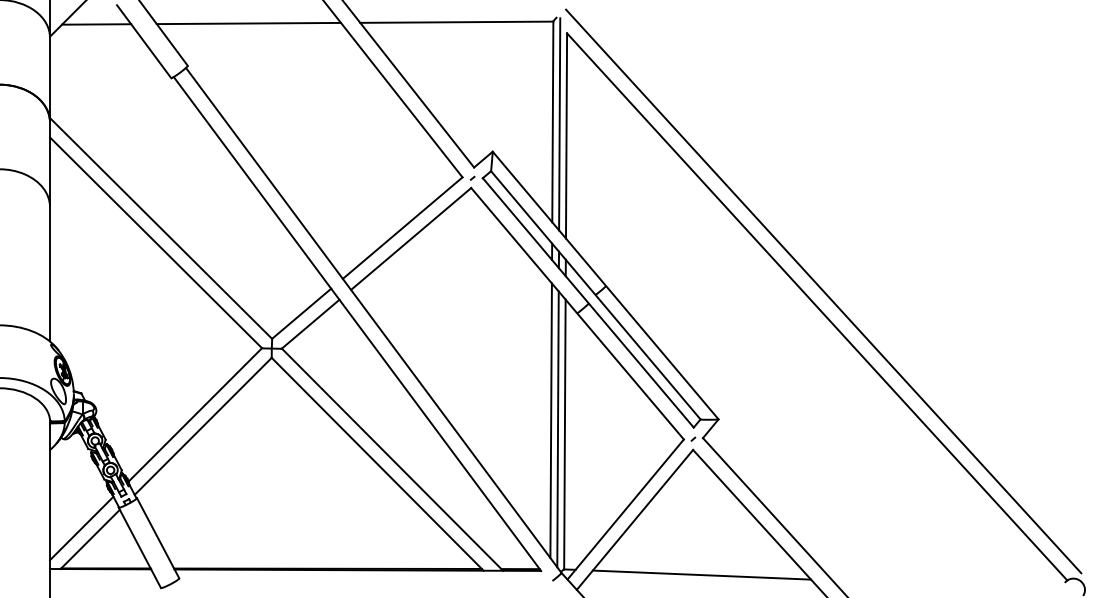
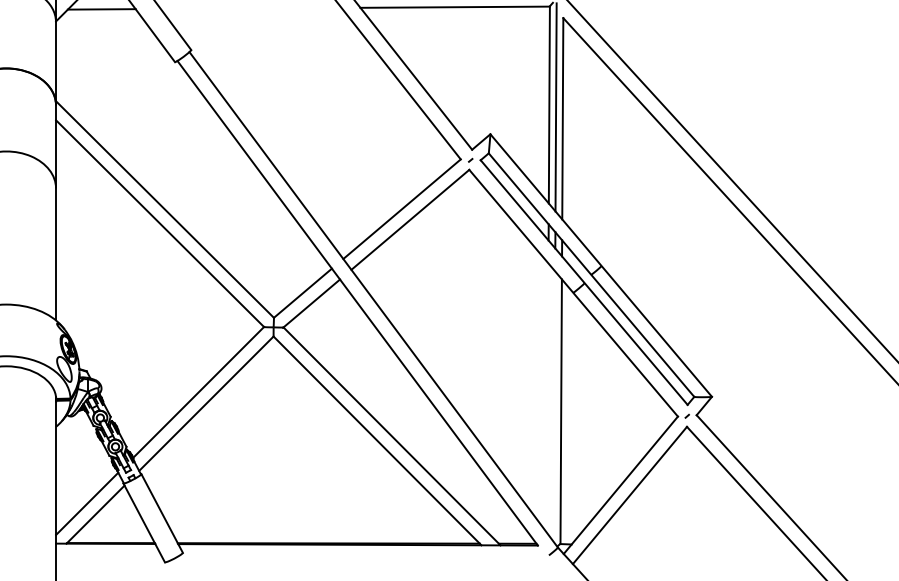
line: (248, 23) -> (250, 8), removed
line: (550, 420) -> (547, 397), removed
line: (557, 429) -> (553, 406), removed
line: (701, 574) -> (695, 549), removed

